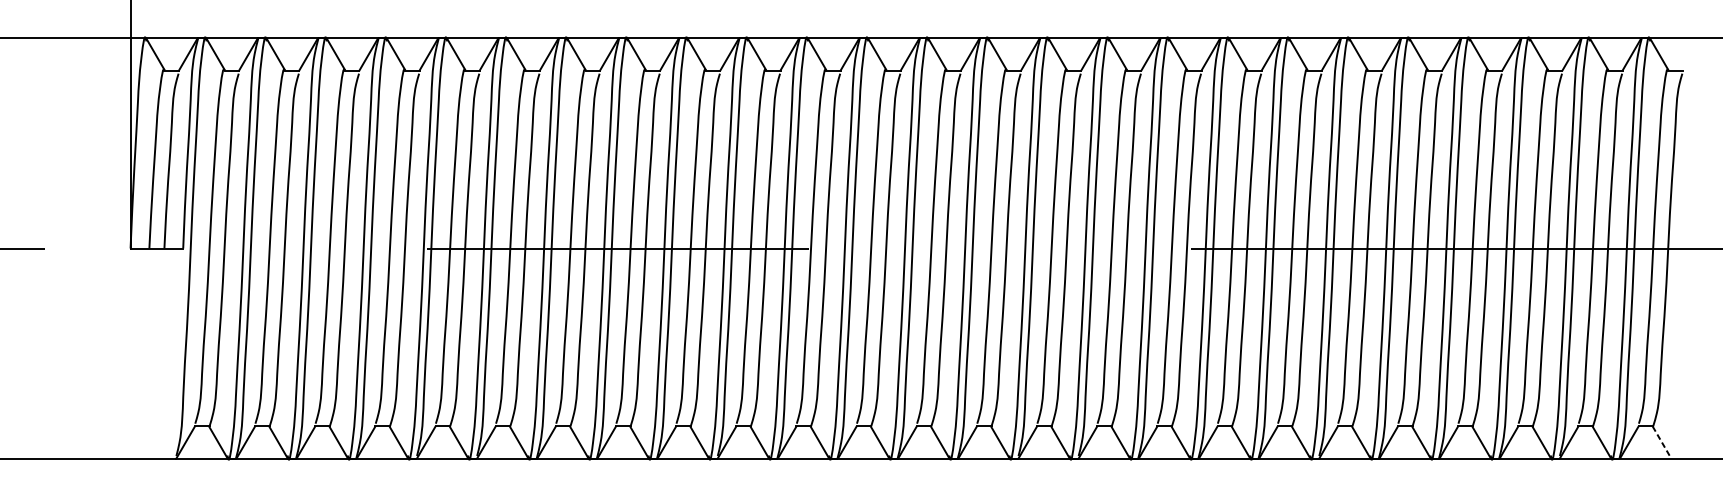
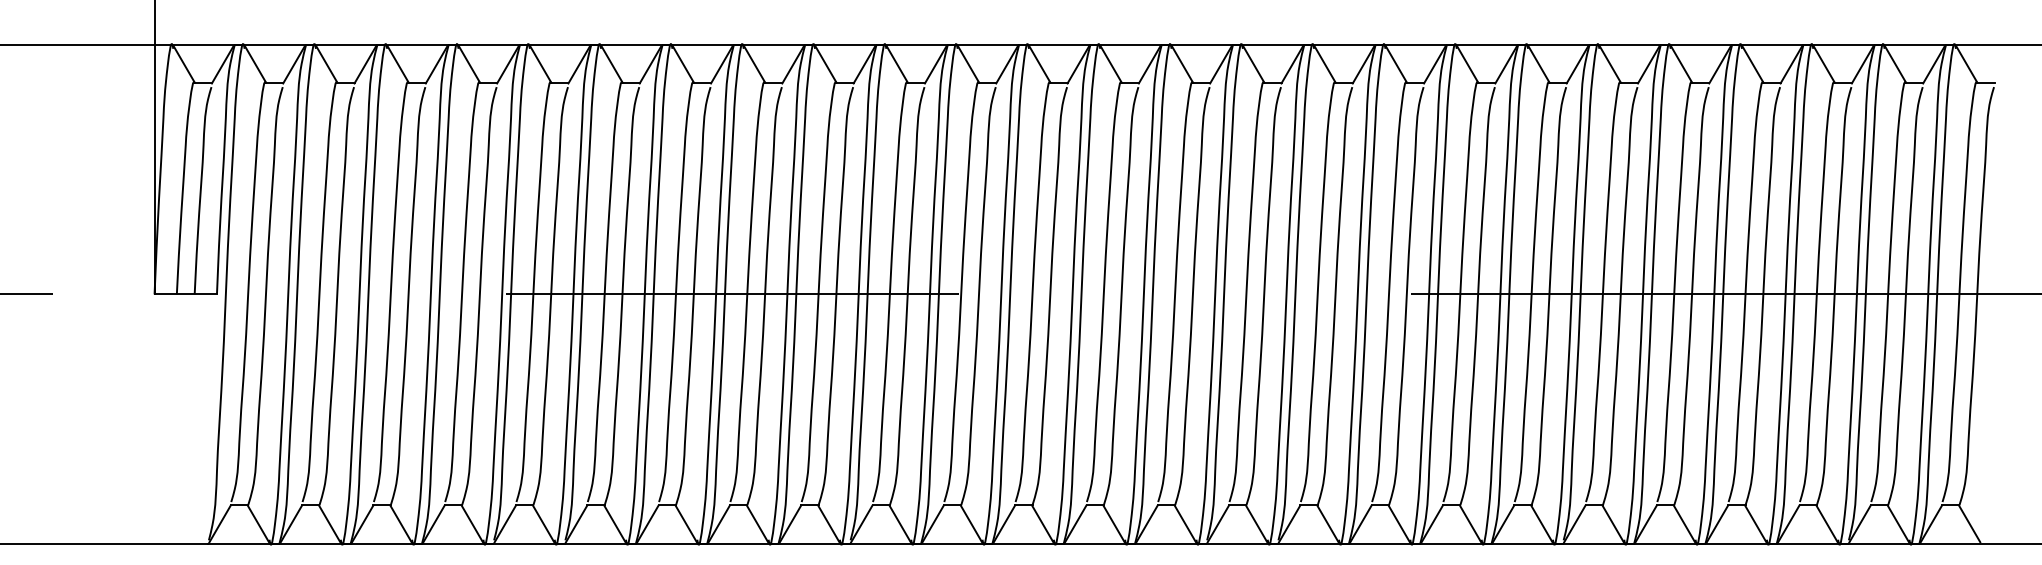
line: (1661, 441) -> (1969, 523), dashed -> solid

